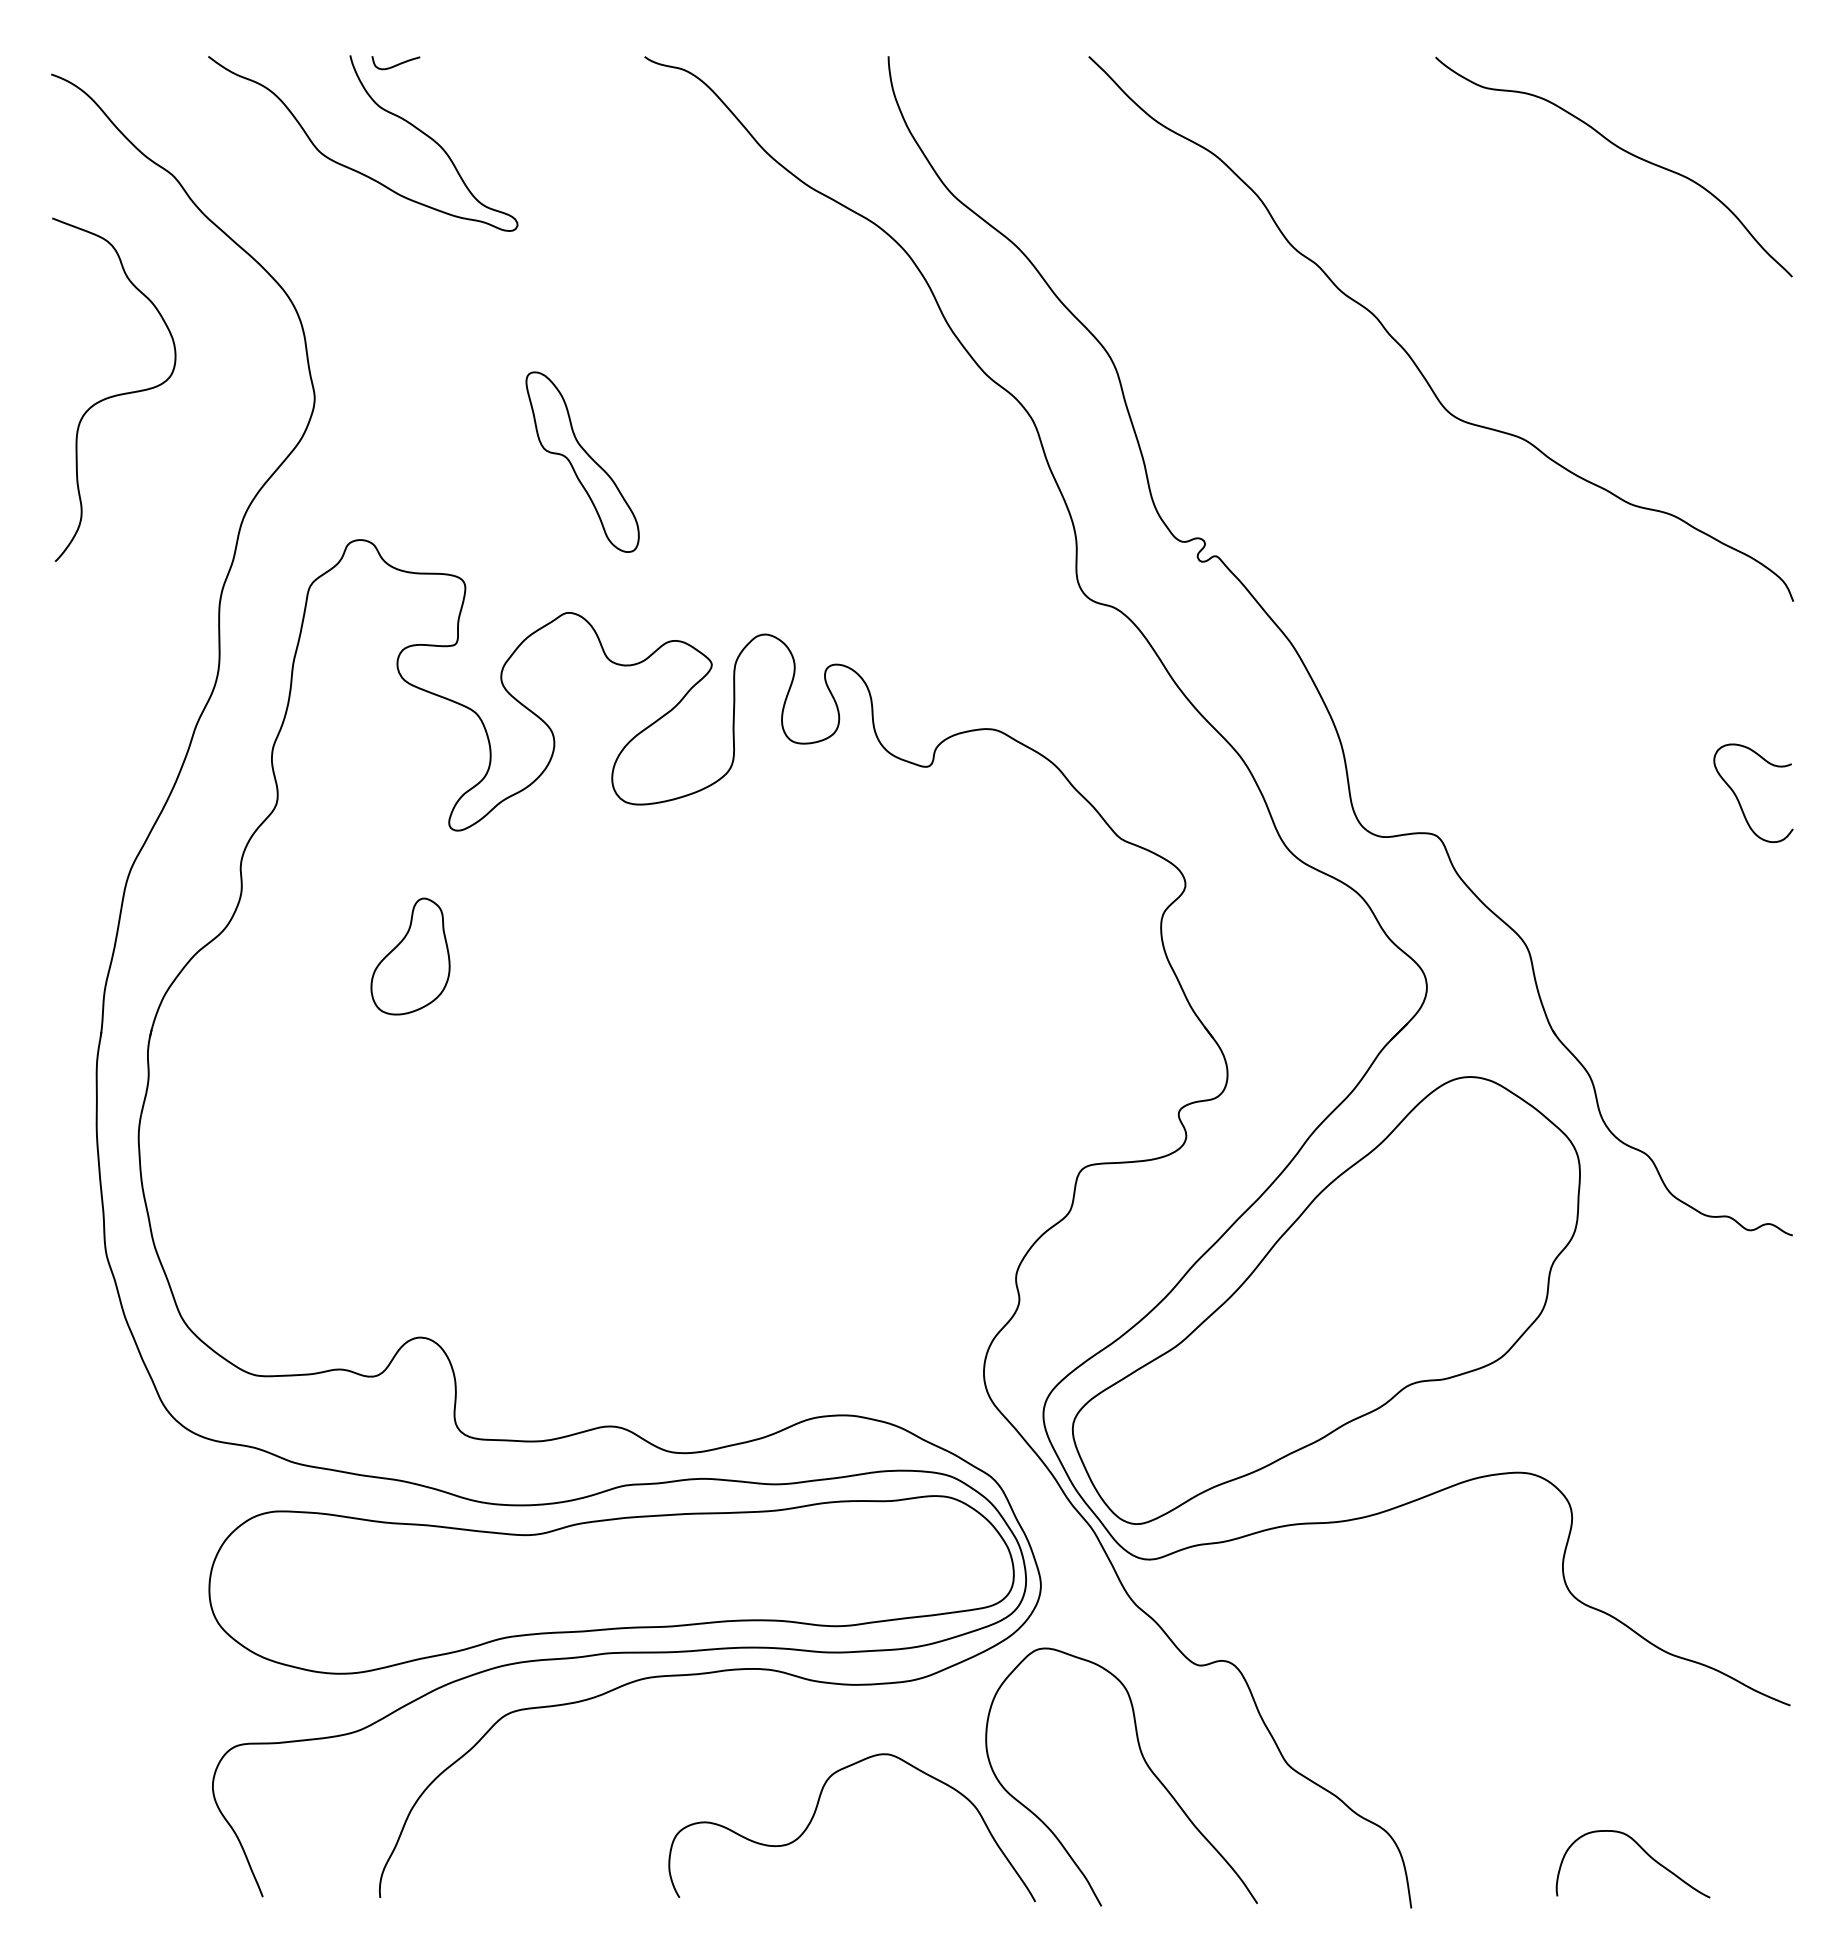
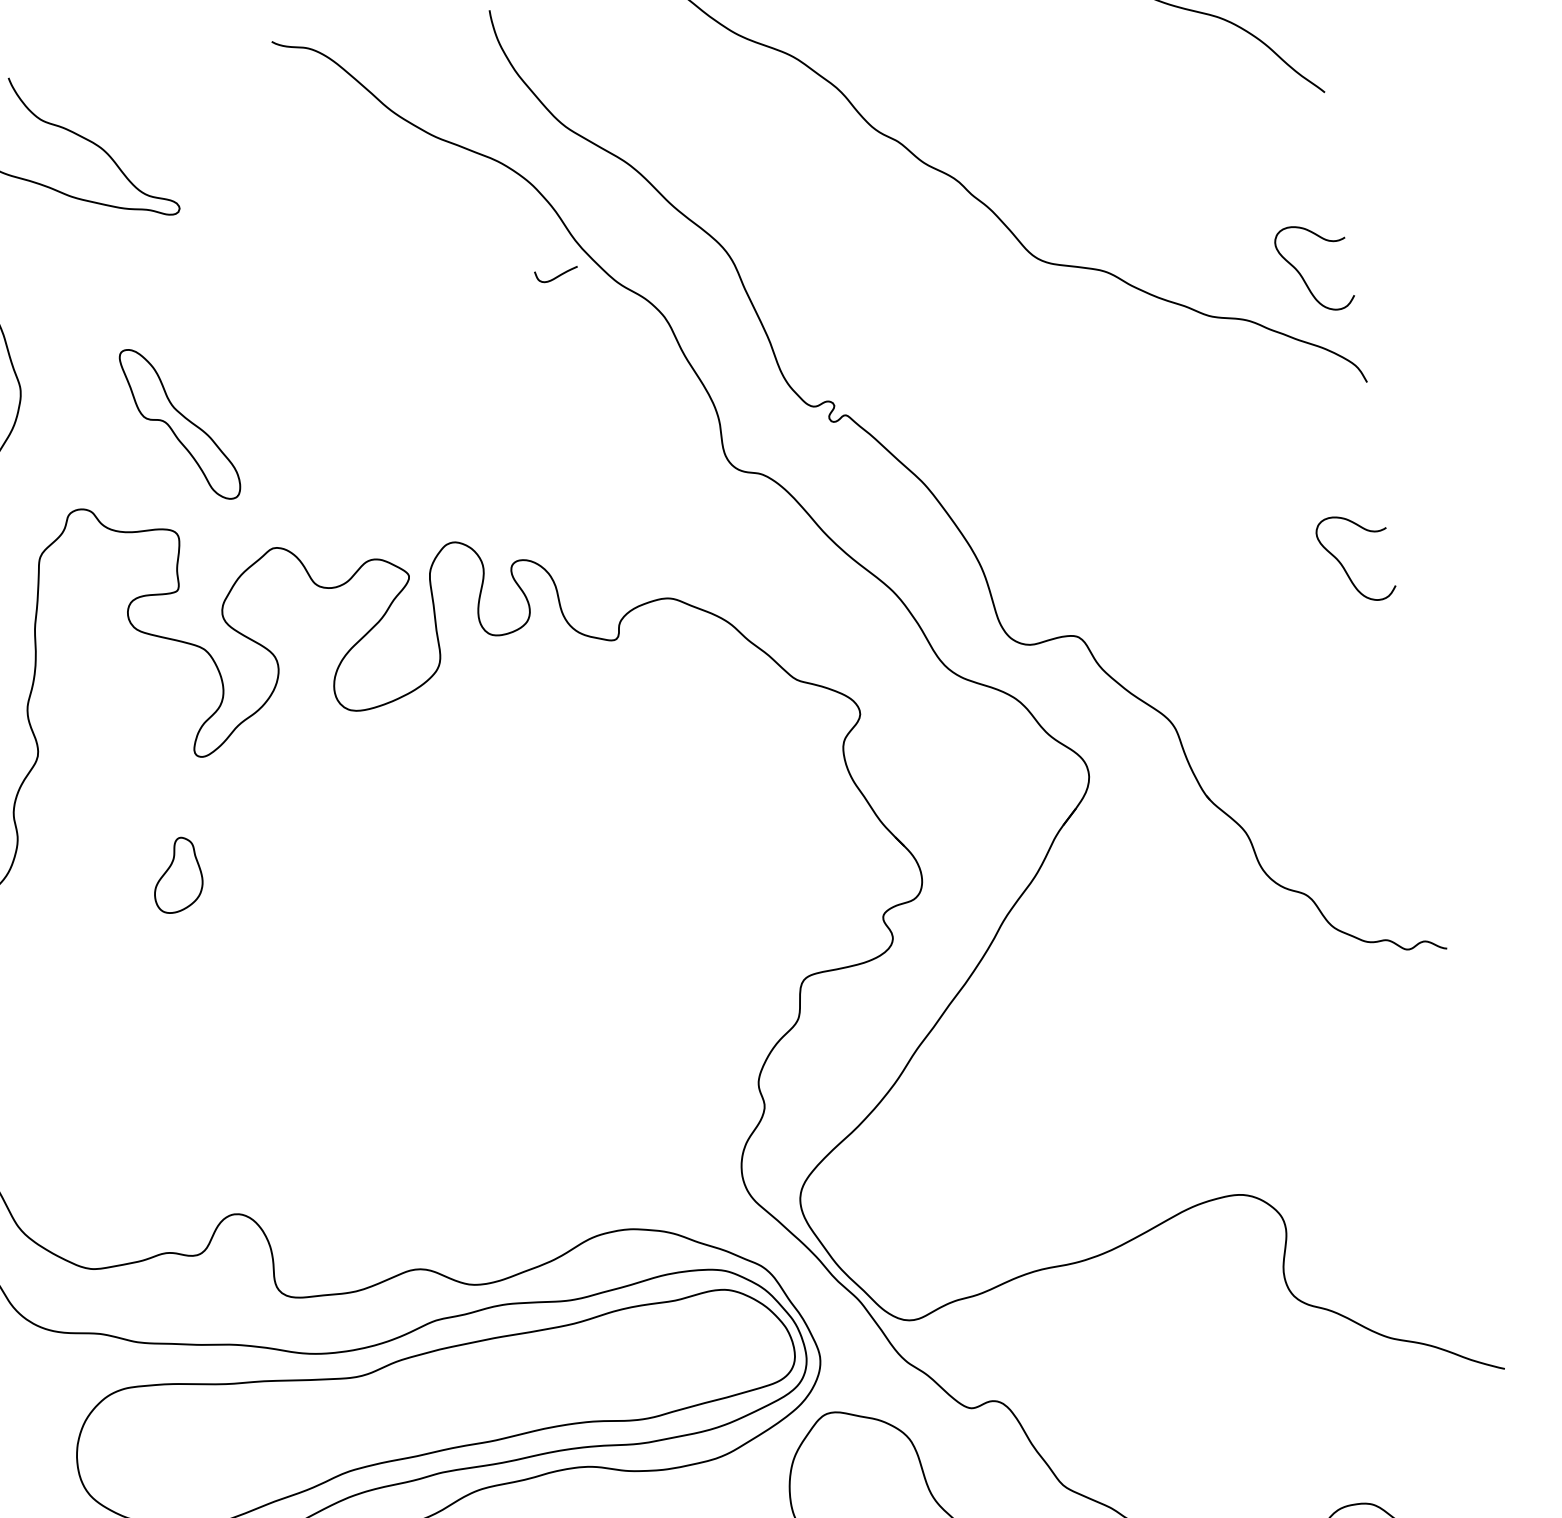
curve: (395, 64) -> (556, 276), moved
part: (582, 461) -> (180, 423), moved
curve: (1739, 475) -> (1302, 276), added
part: (410, 956) -> (176, 875), size x0.7
part: (1325, 1300) -> (1038, 1066), removed

